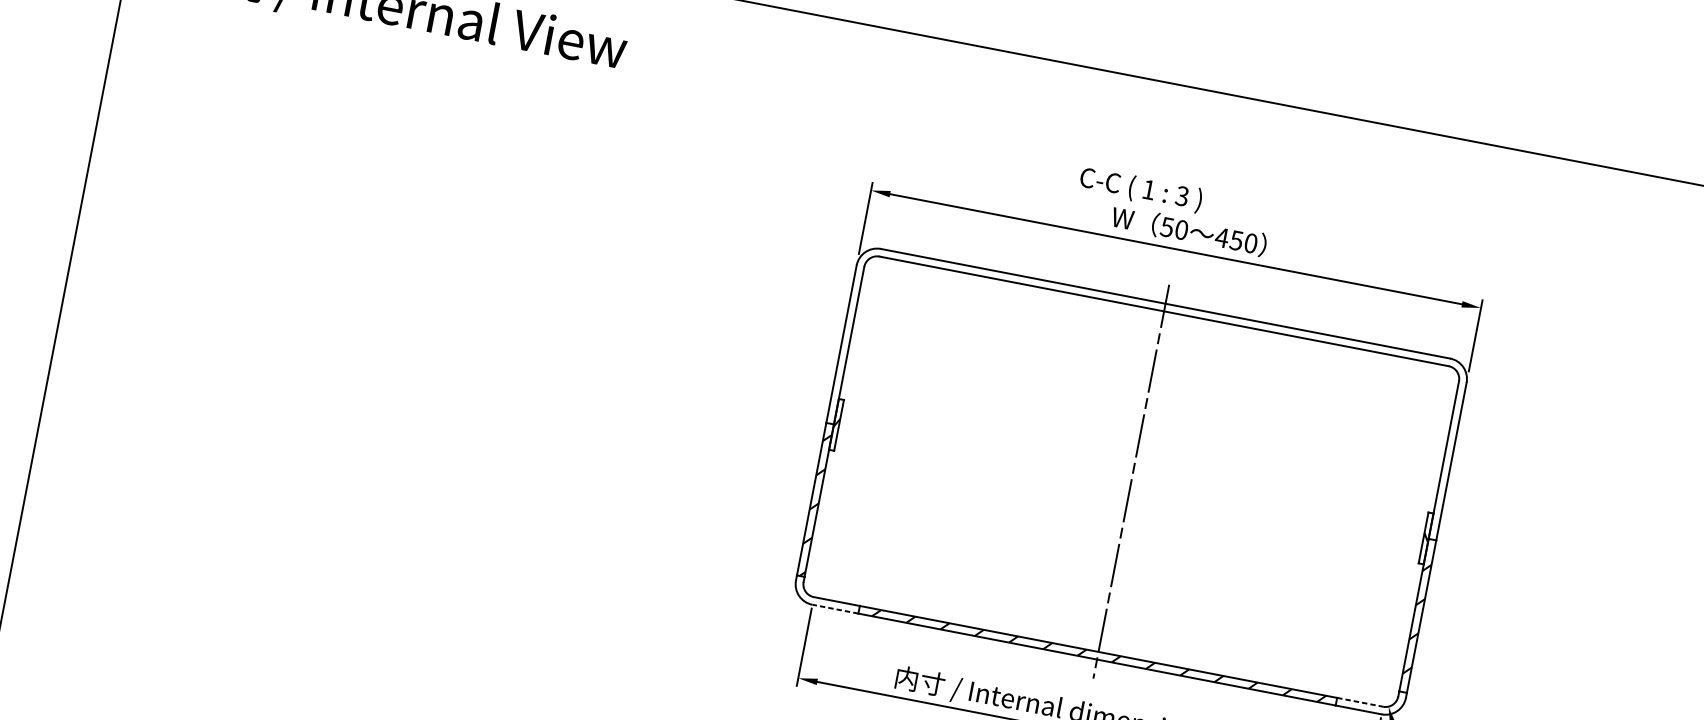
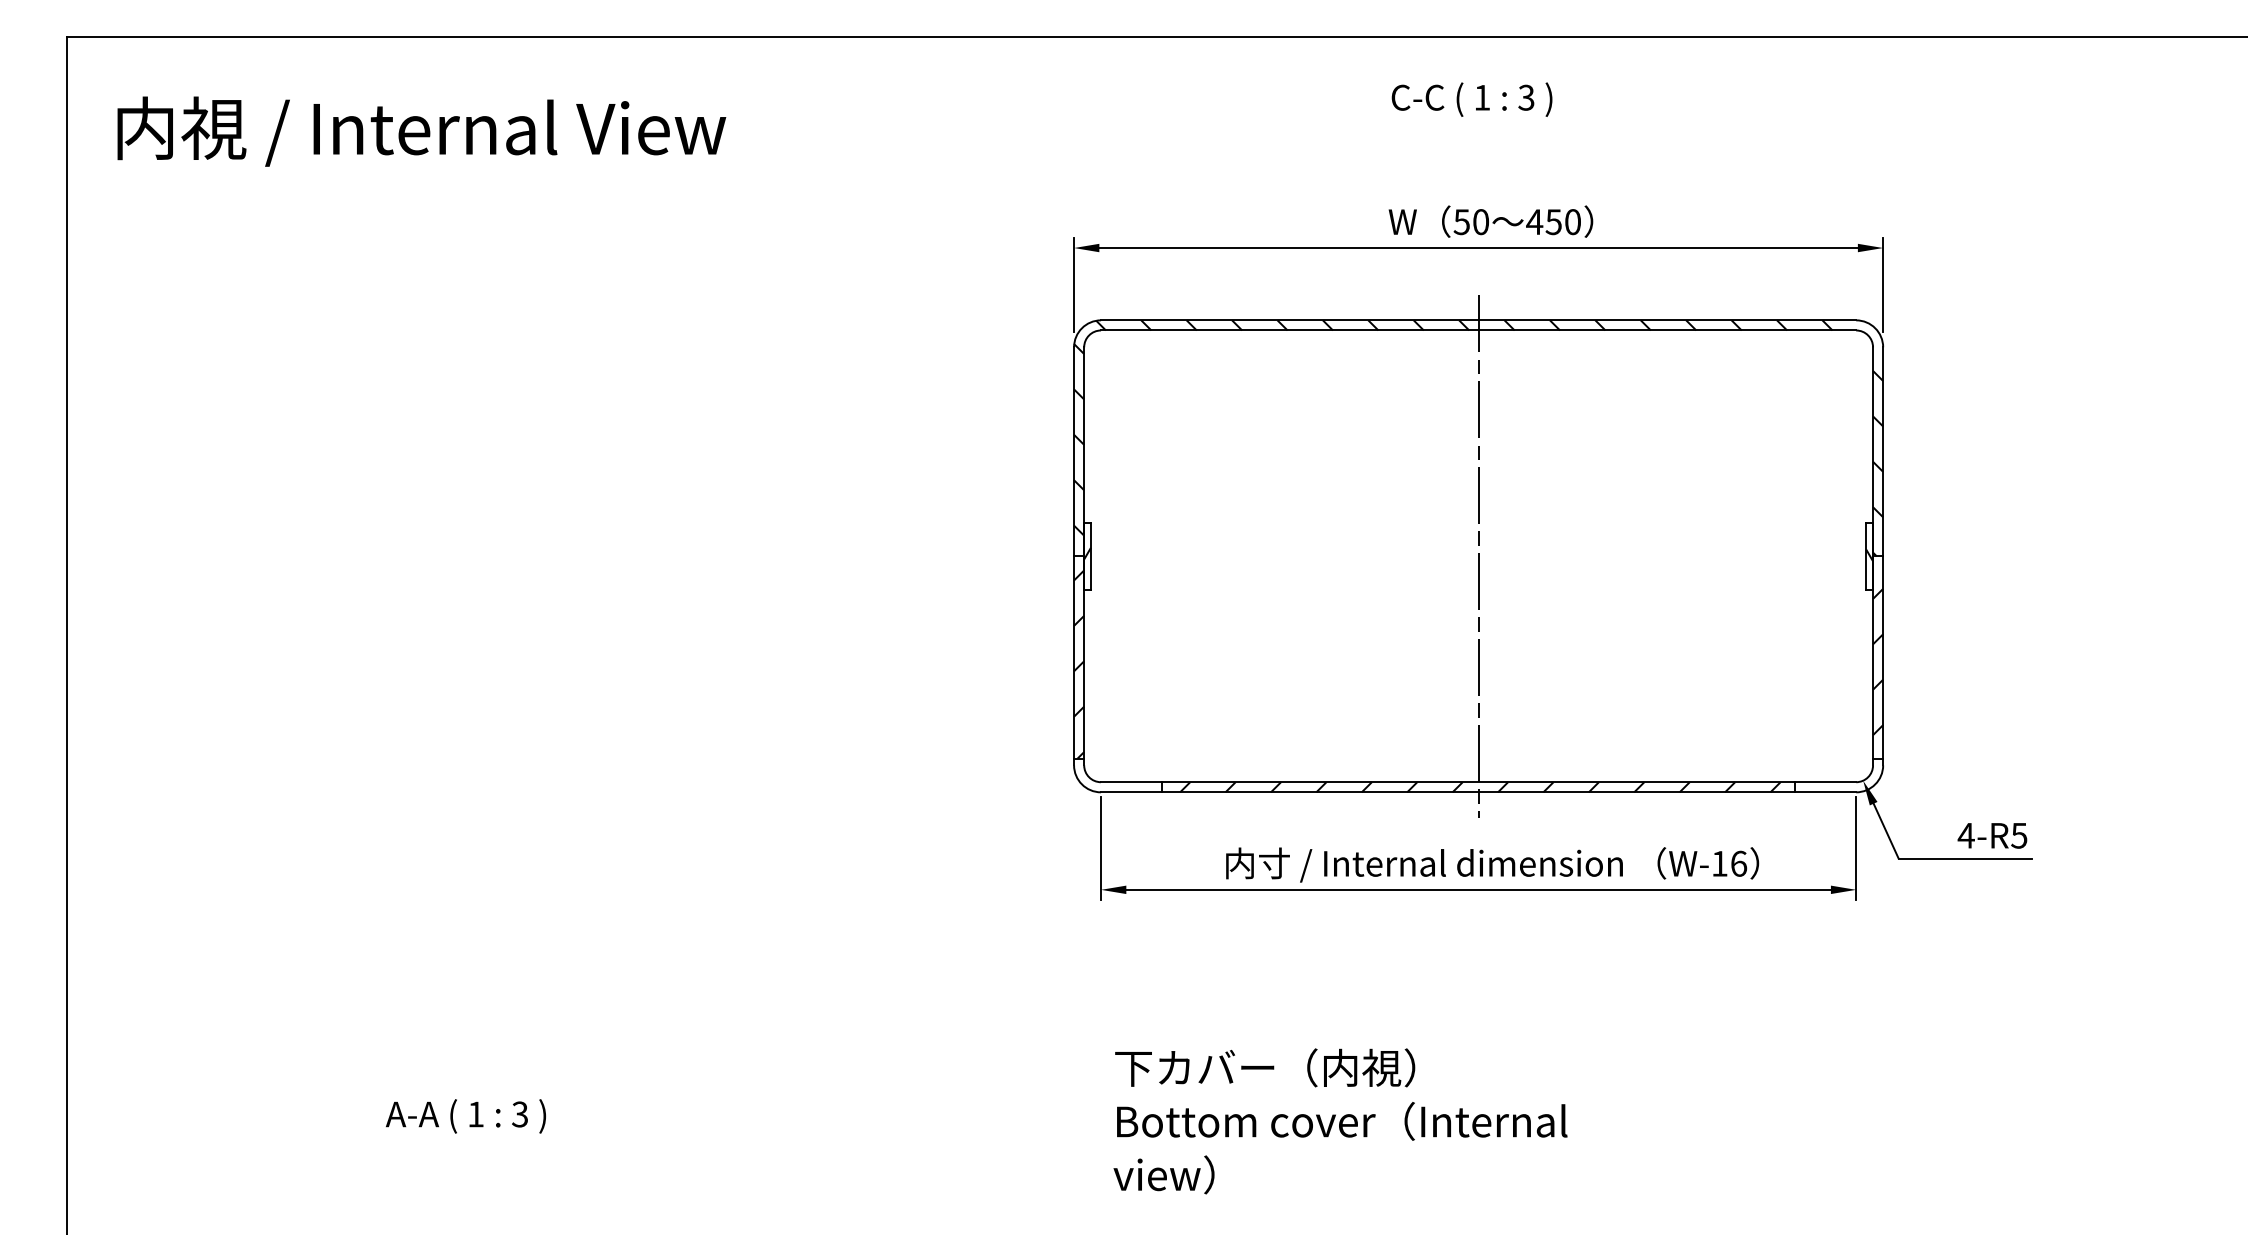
text: (1140, 189) -> (1471, 99), moved
hatch: (1148, 392) -> (1478, 438), added
line: (835, 609) -> (1131, 792), dashed -> solid
line: (1359, 702) -> (1825, 782), dashed -> solid

